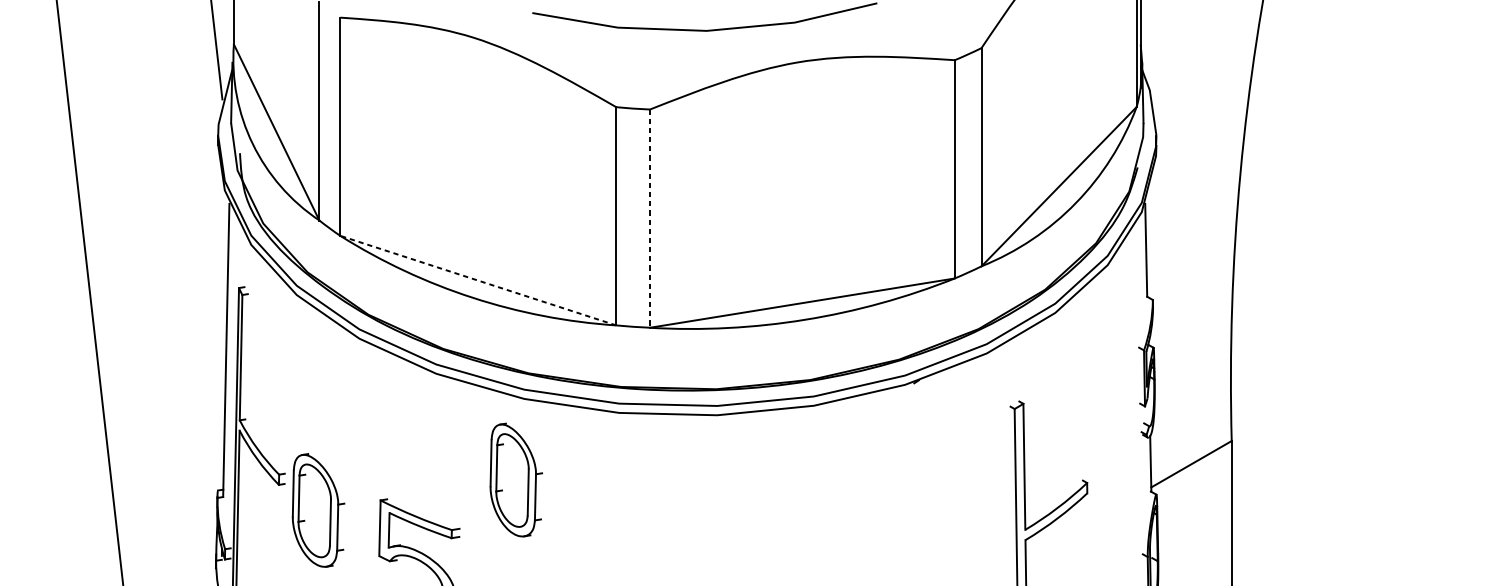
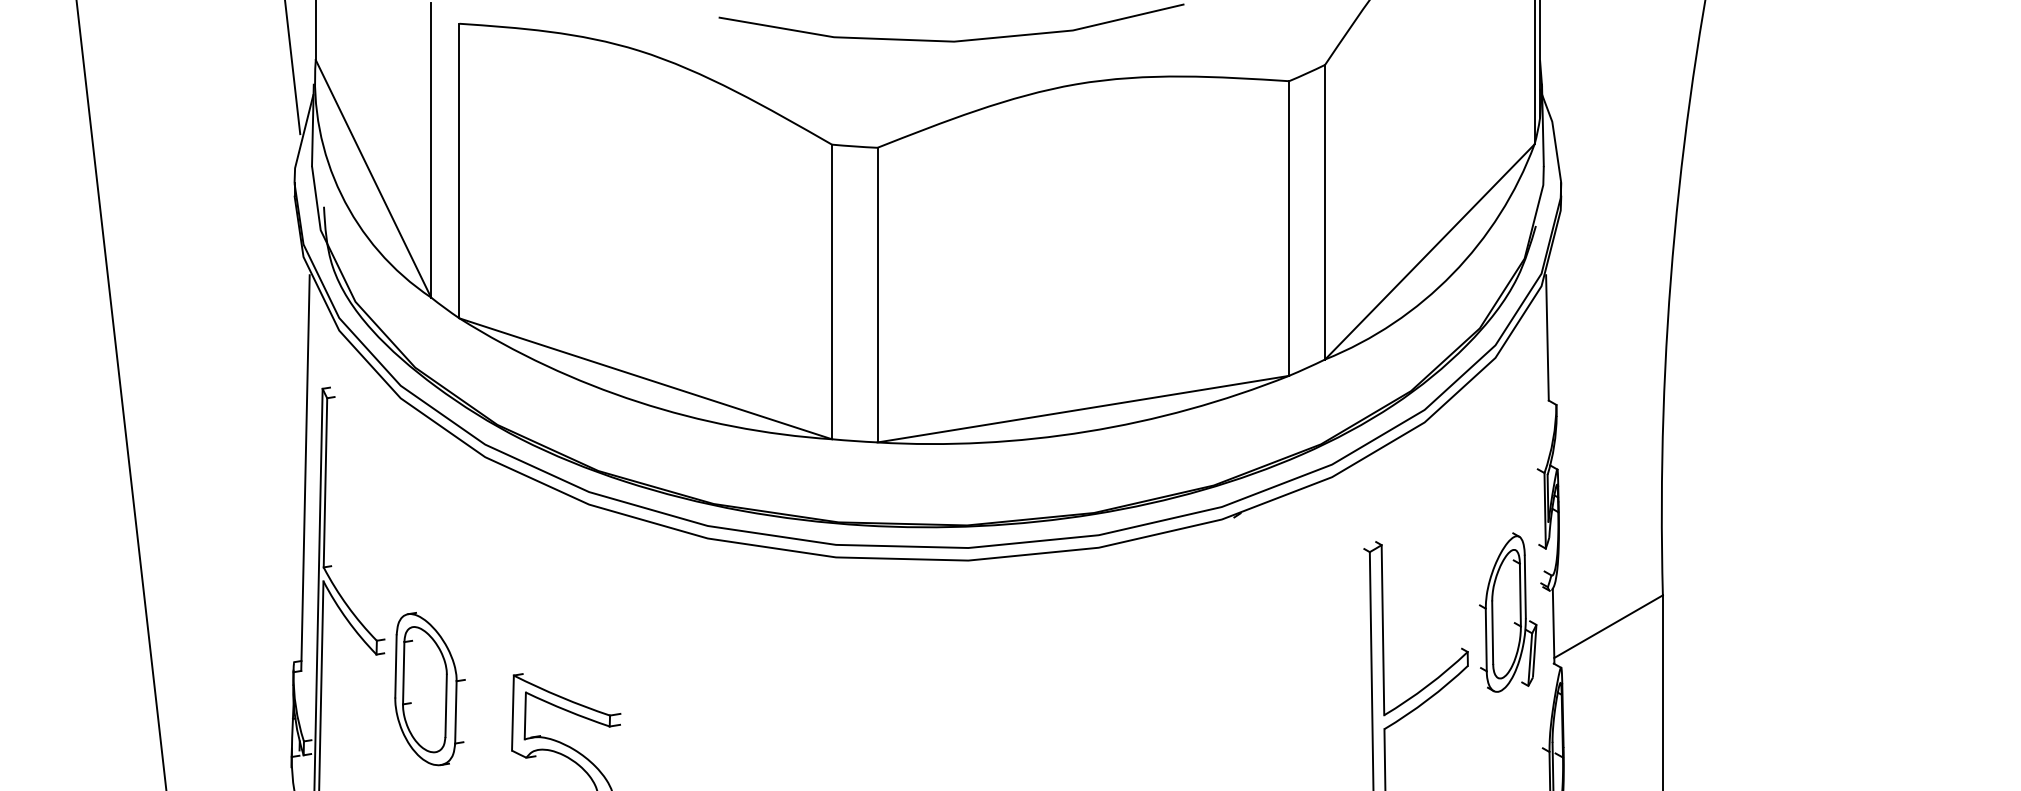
line: (649, 218) -> (877, 295), dashed -> solid
line: (478, 280) -> (645, 378), dashed -> solid
part: (1117, 453) -> (1508, 612), added
part: (515, 480) -> (696, 648), removed

